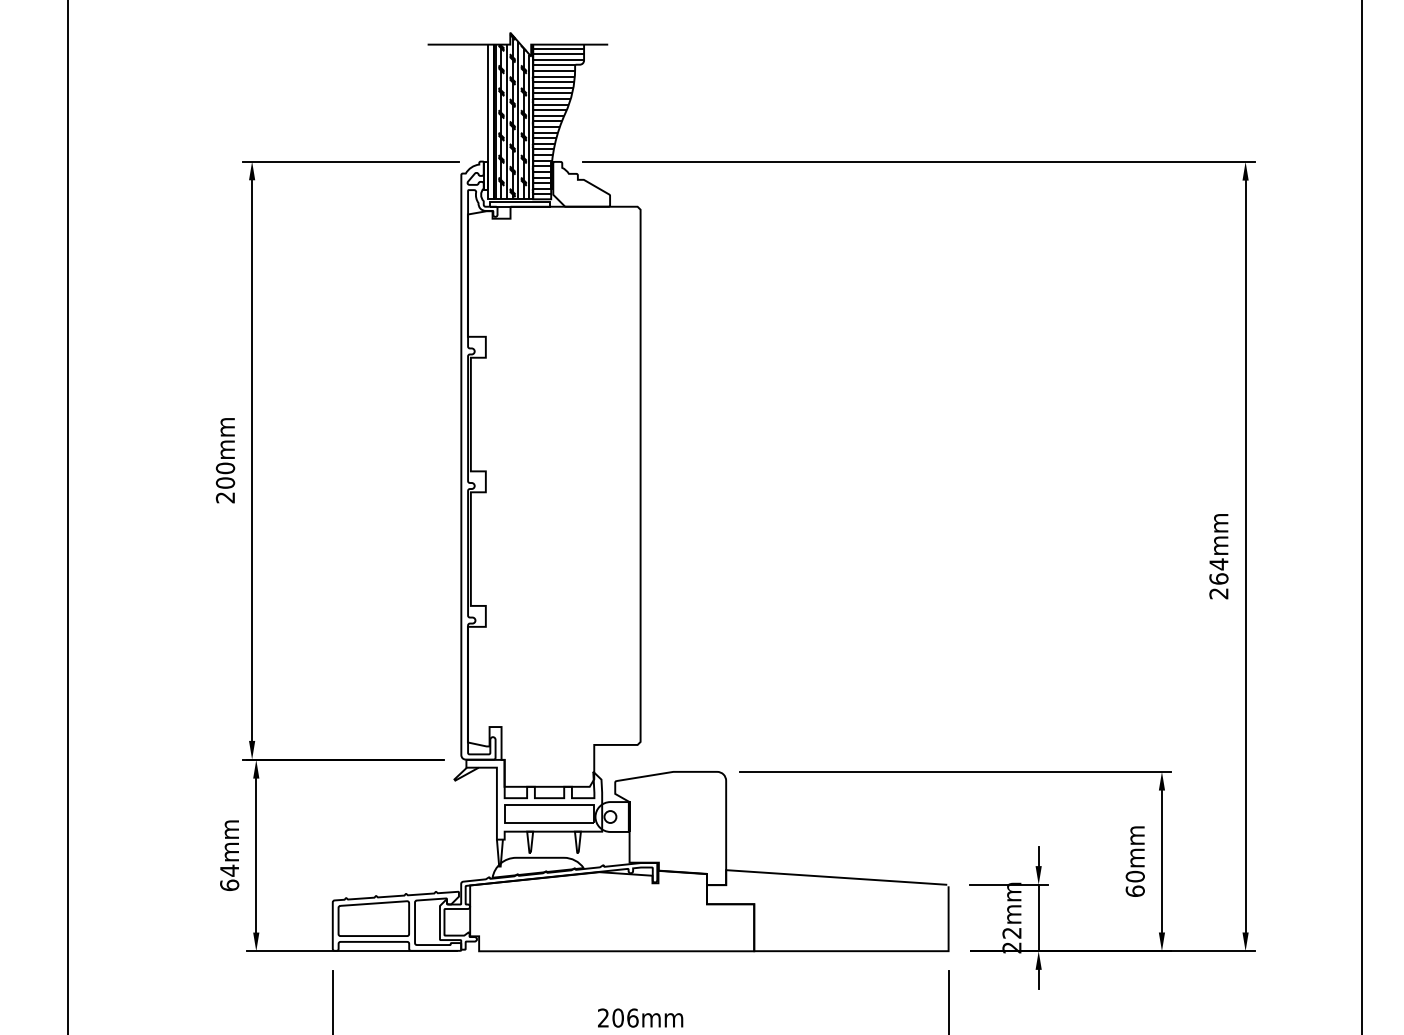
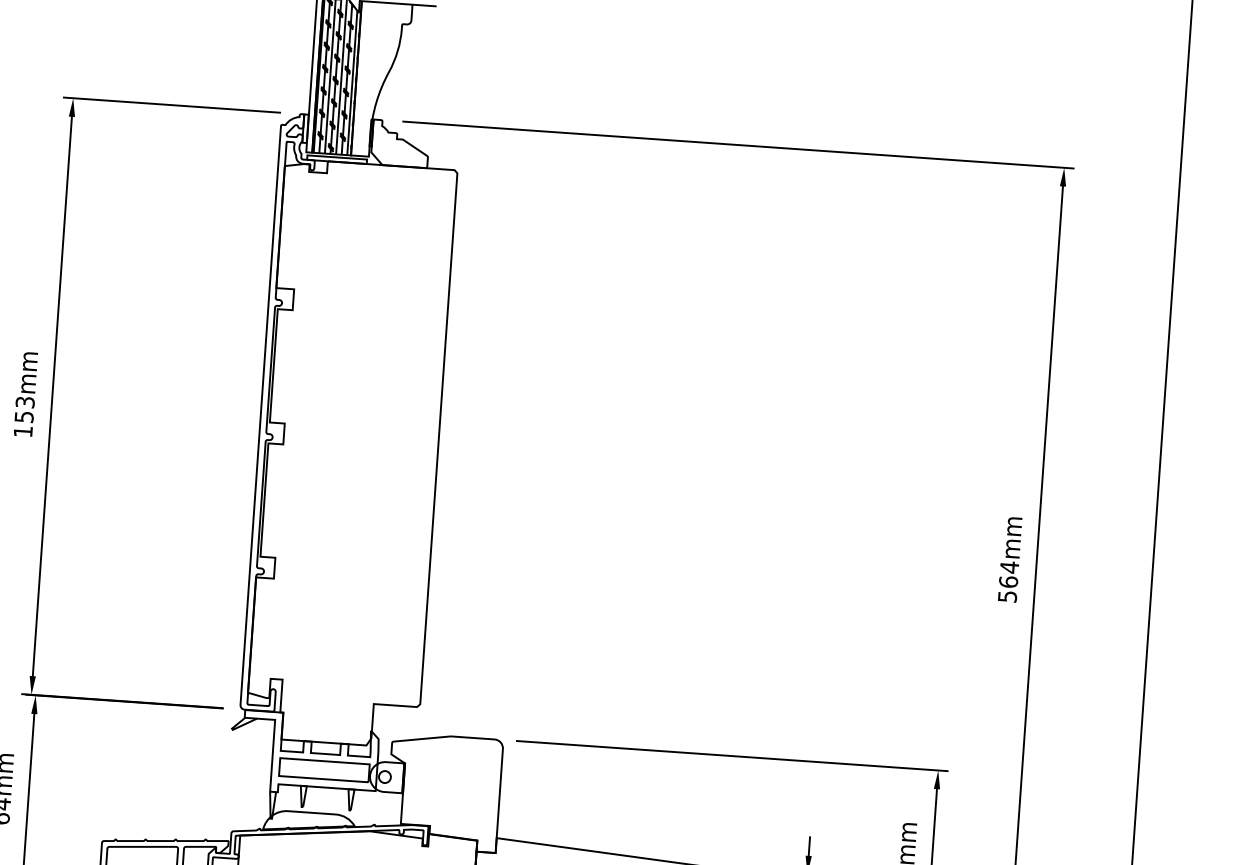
hatch: (558, 121) -> (381, 79), removed
text: (225, 482) -> (24, 416), 200mm -> 153mm
text: (1218, 593) -> (1007, 596), 264mm -> 564mm

